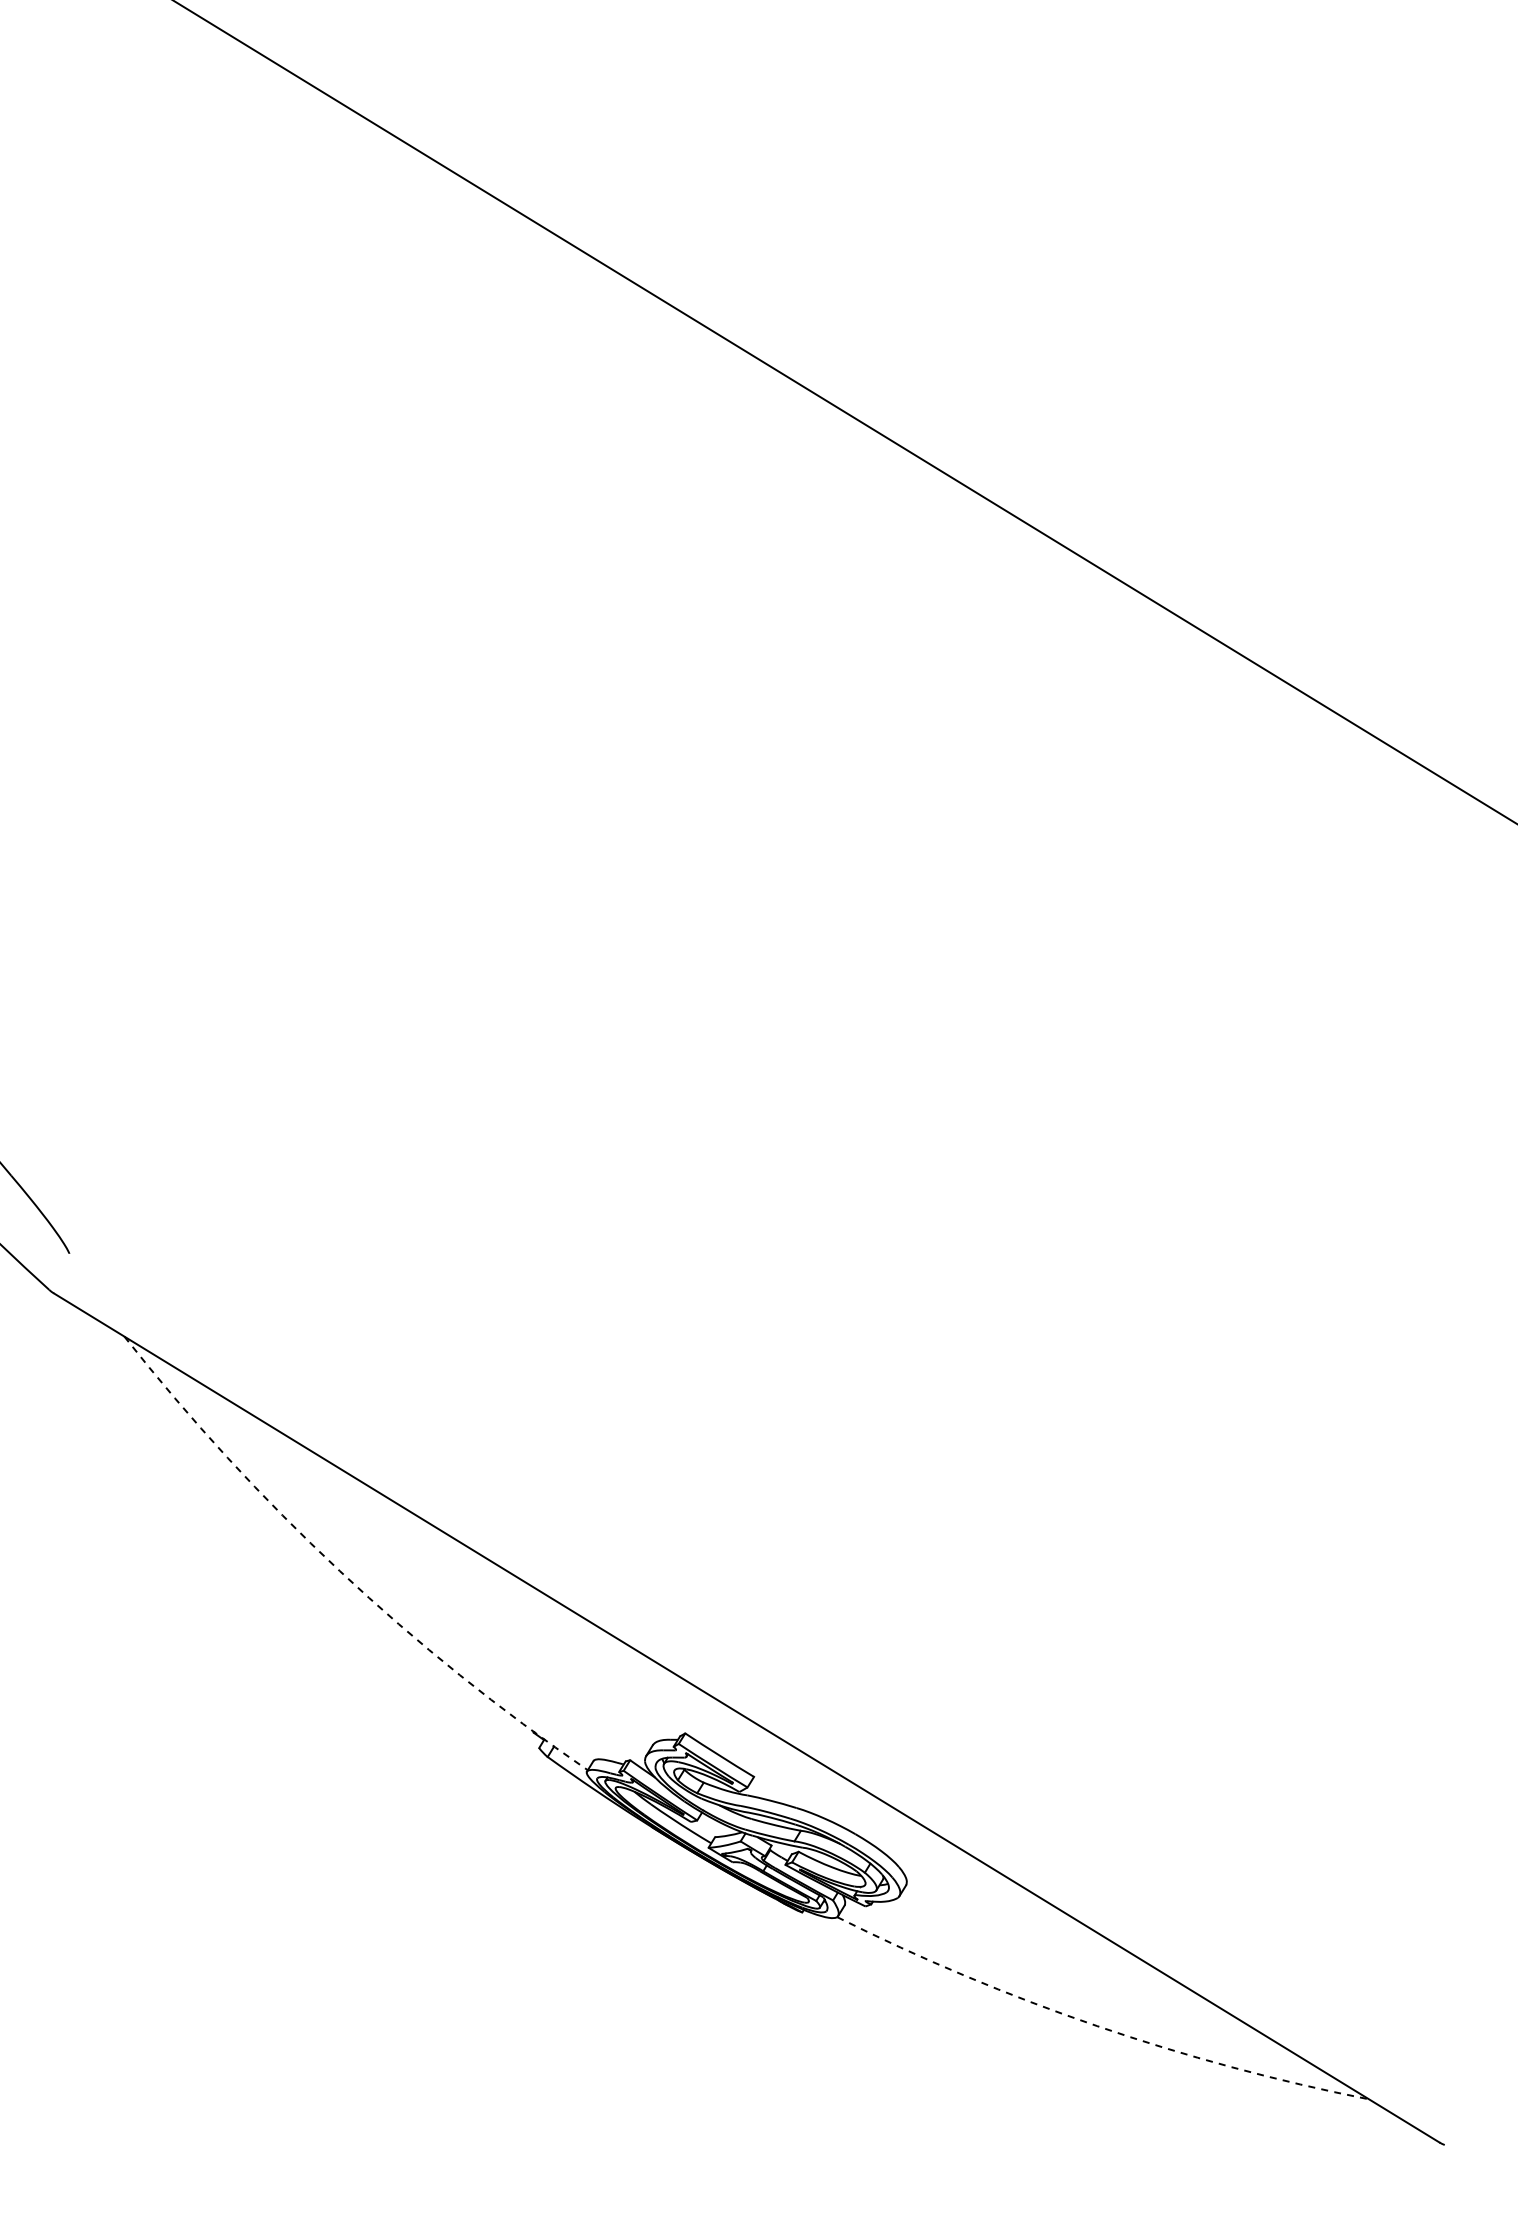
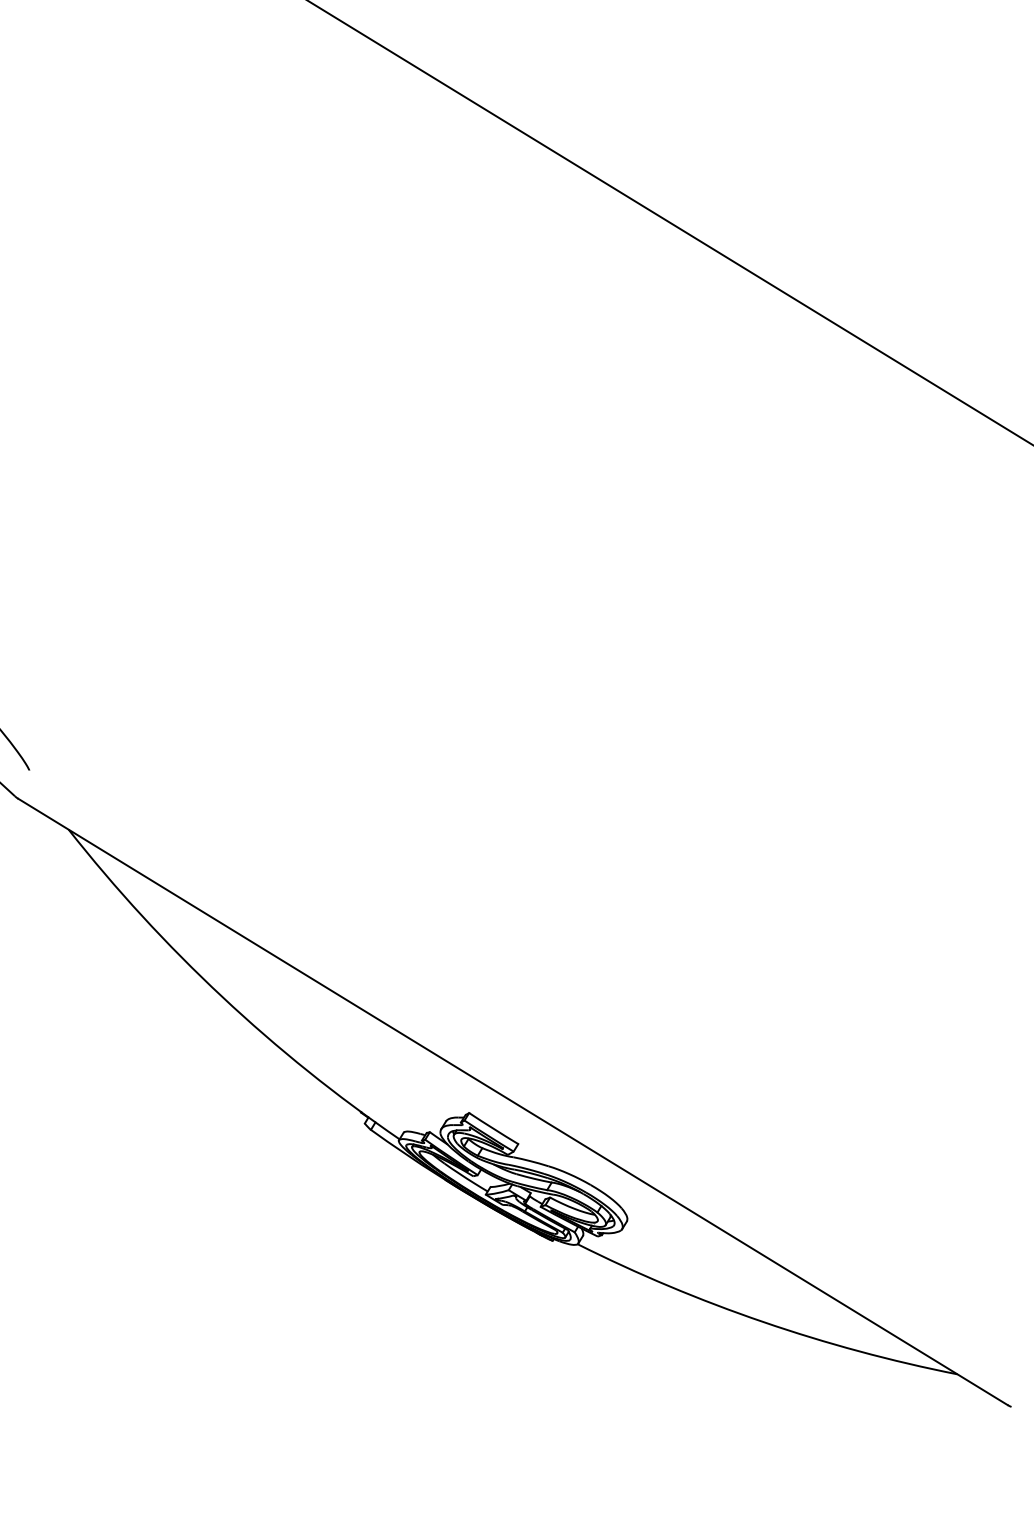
arc: (339, 1570) -> (222, 996), dashed -> solid
arc: (1097, 2026) -> (763, 1322), dashed -> solid

